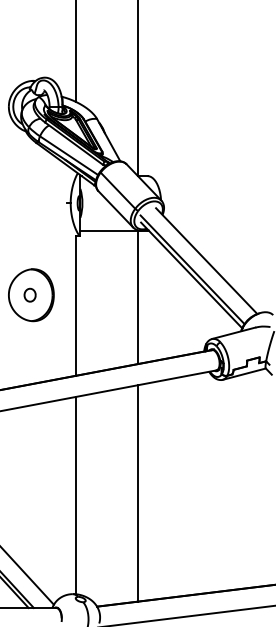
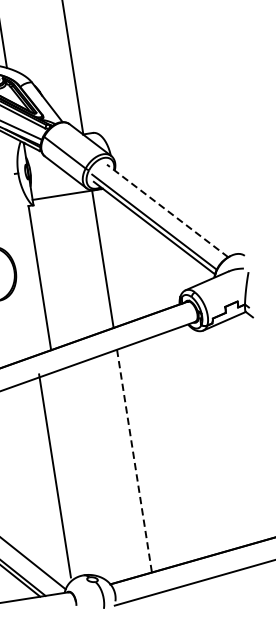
line: (206, 260) -> (167, 210), solid -> dashed
line: (138, 493) -> (134, 461), solid -> dashed
line: (75, 495) -> (54, 475), moved

